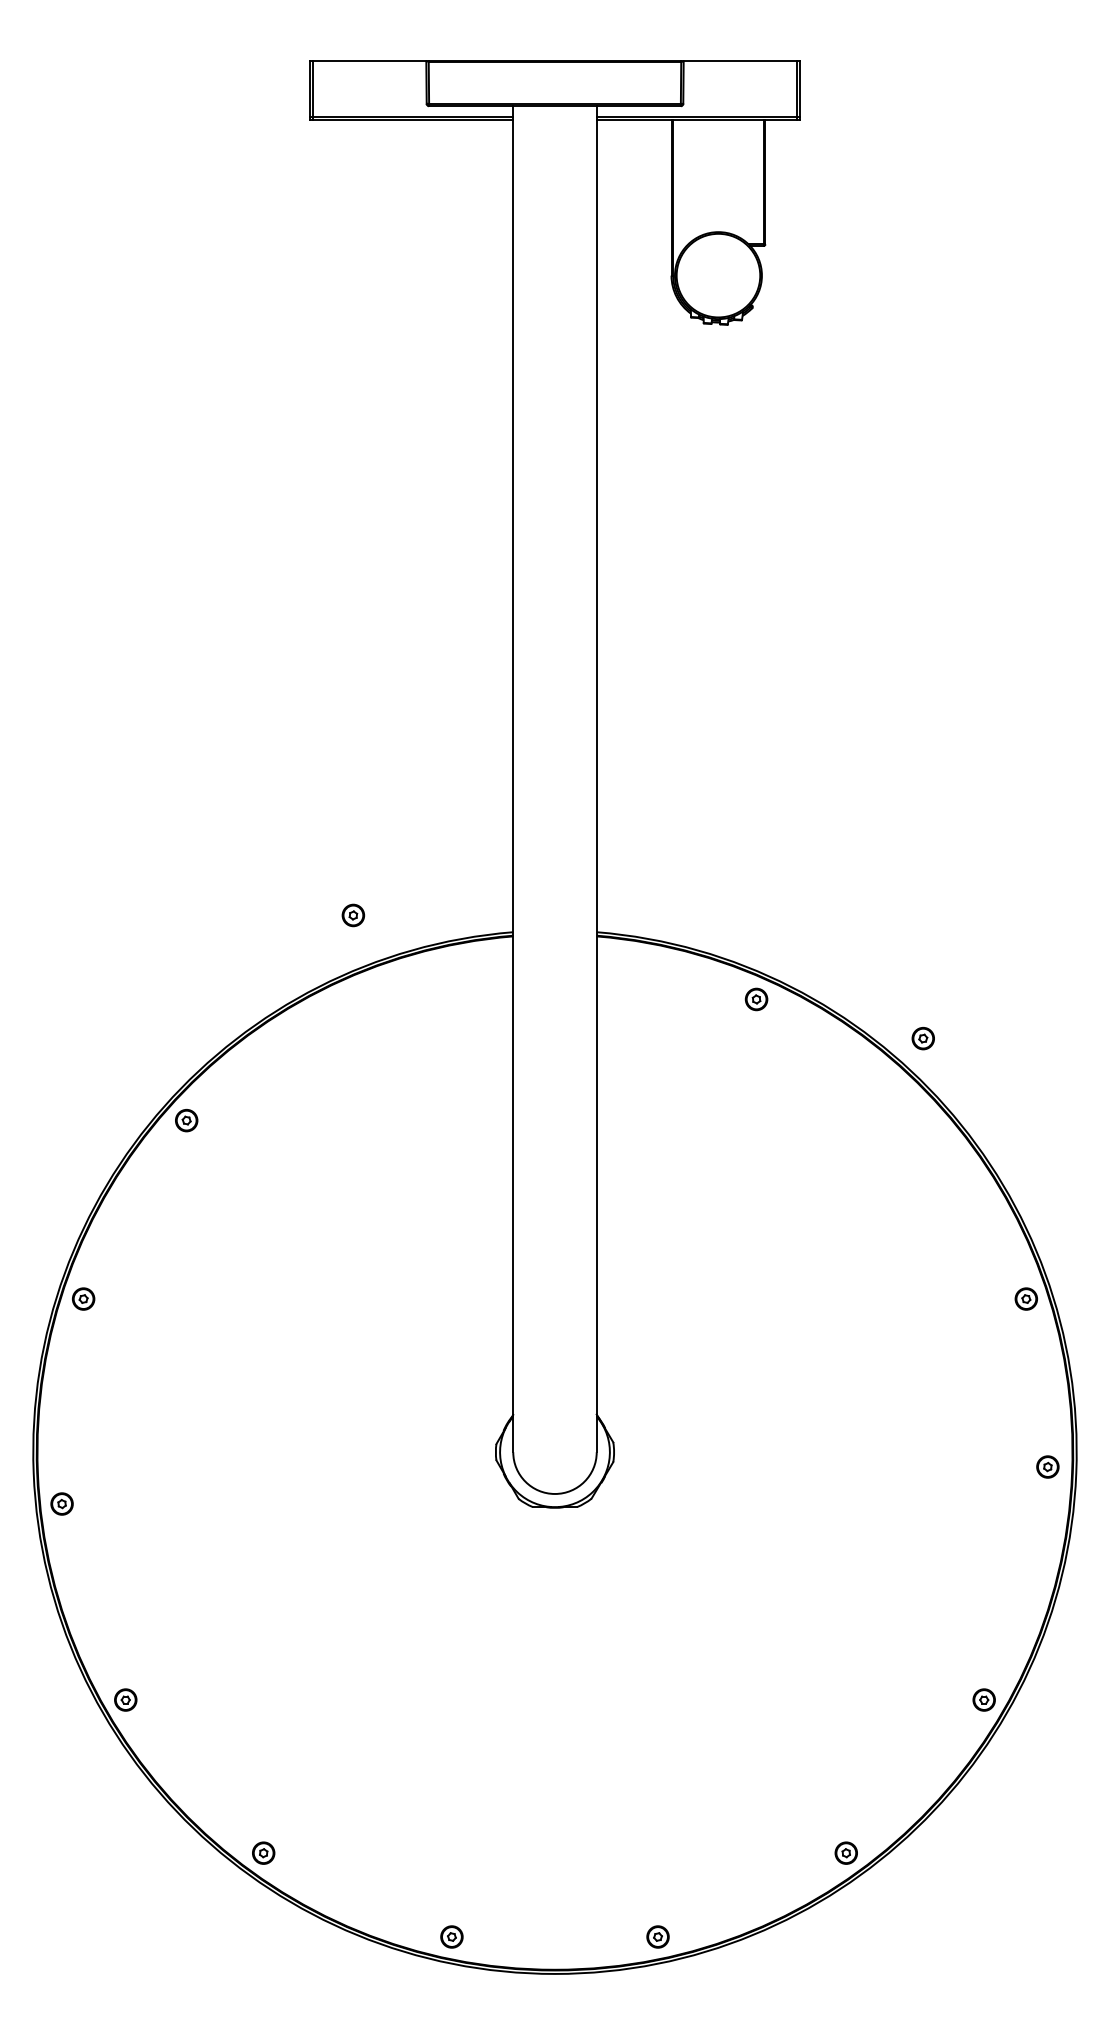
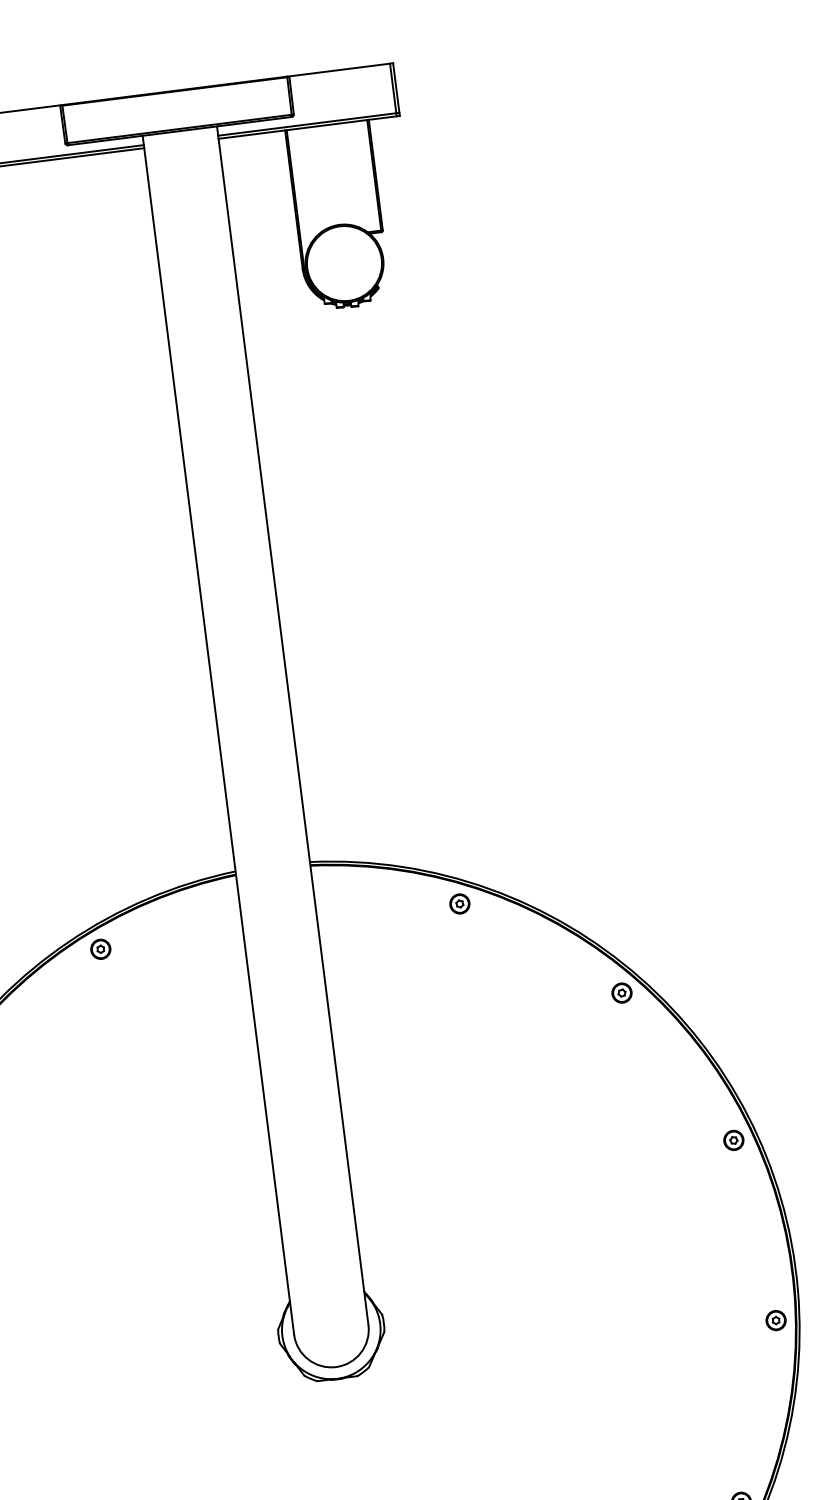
part: (353, 915) -> (100, 949), moved
part: (922, 1038) -> (621, 993), moved
part: (1047, 1466) -> (775, 1320), moved

